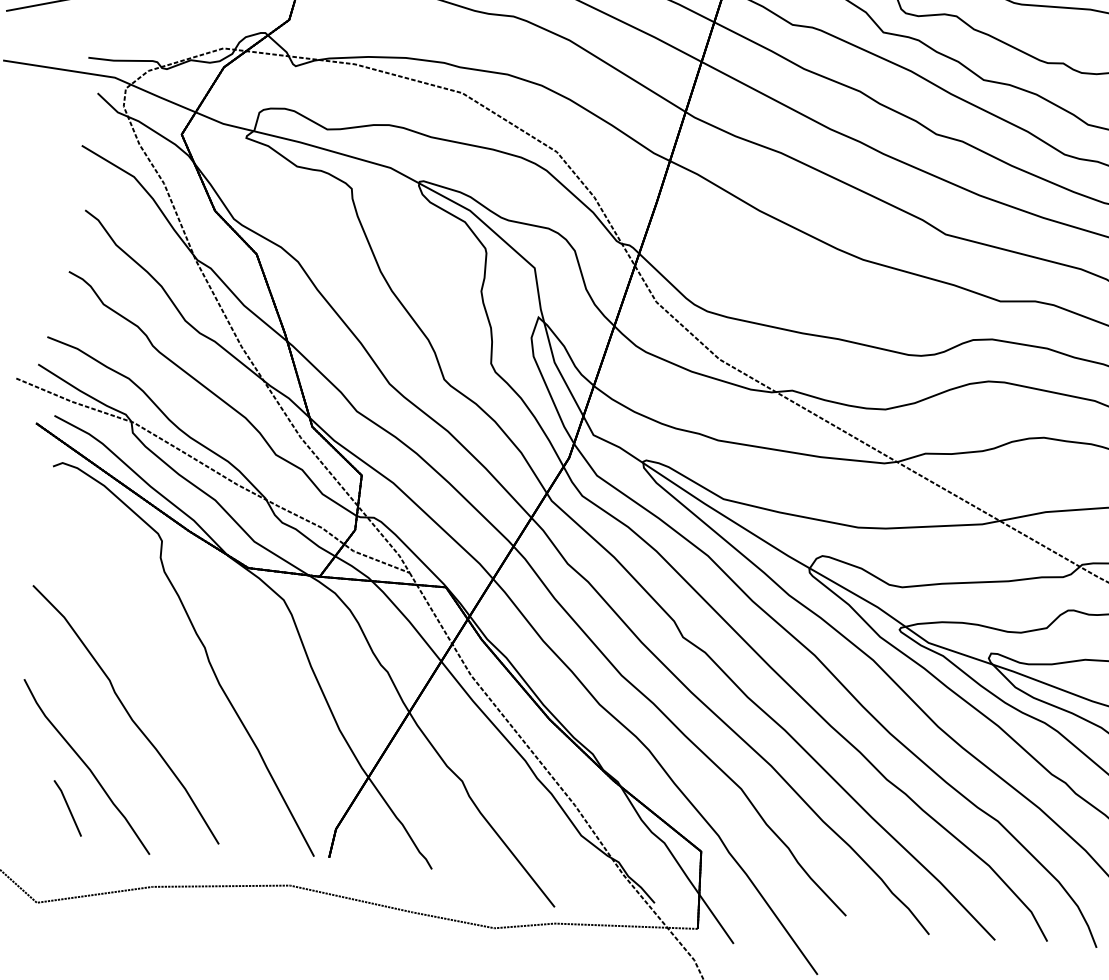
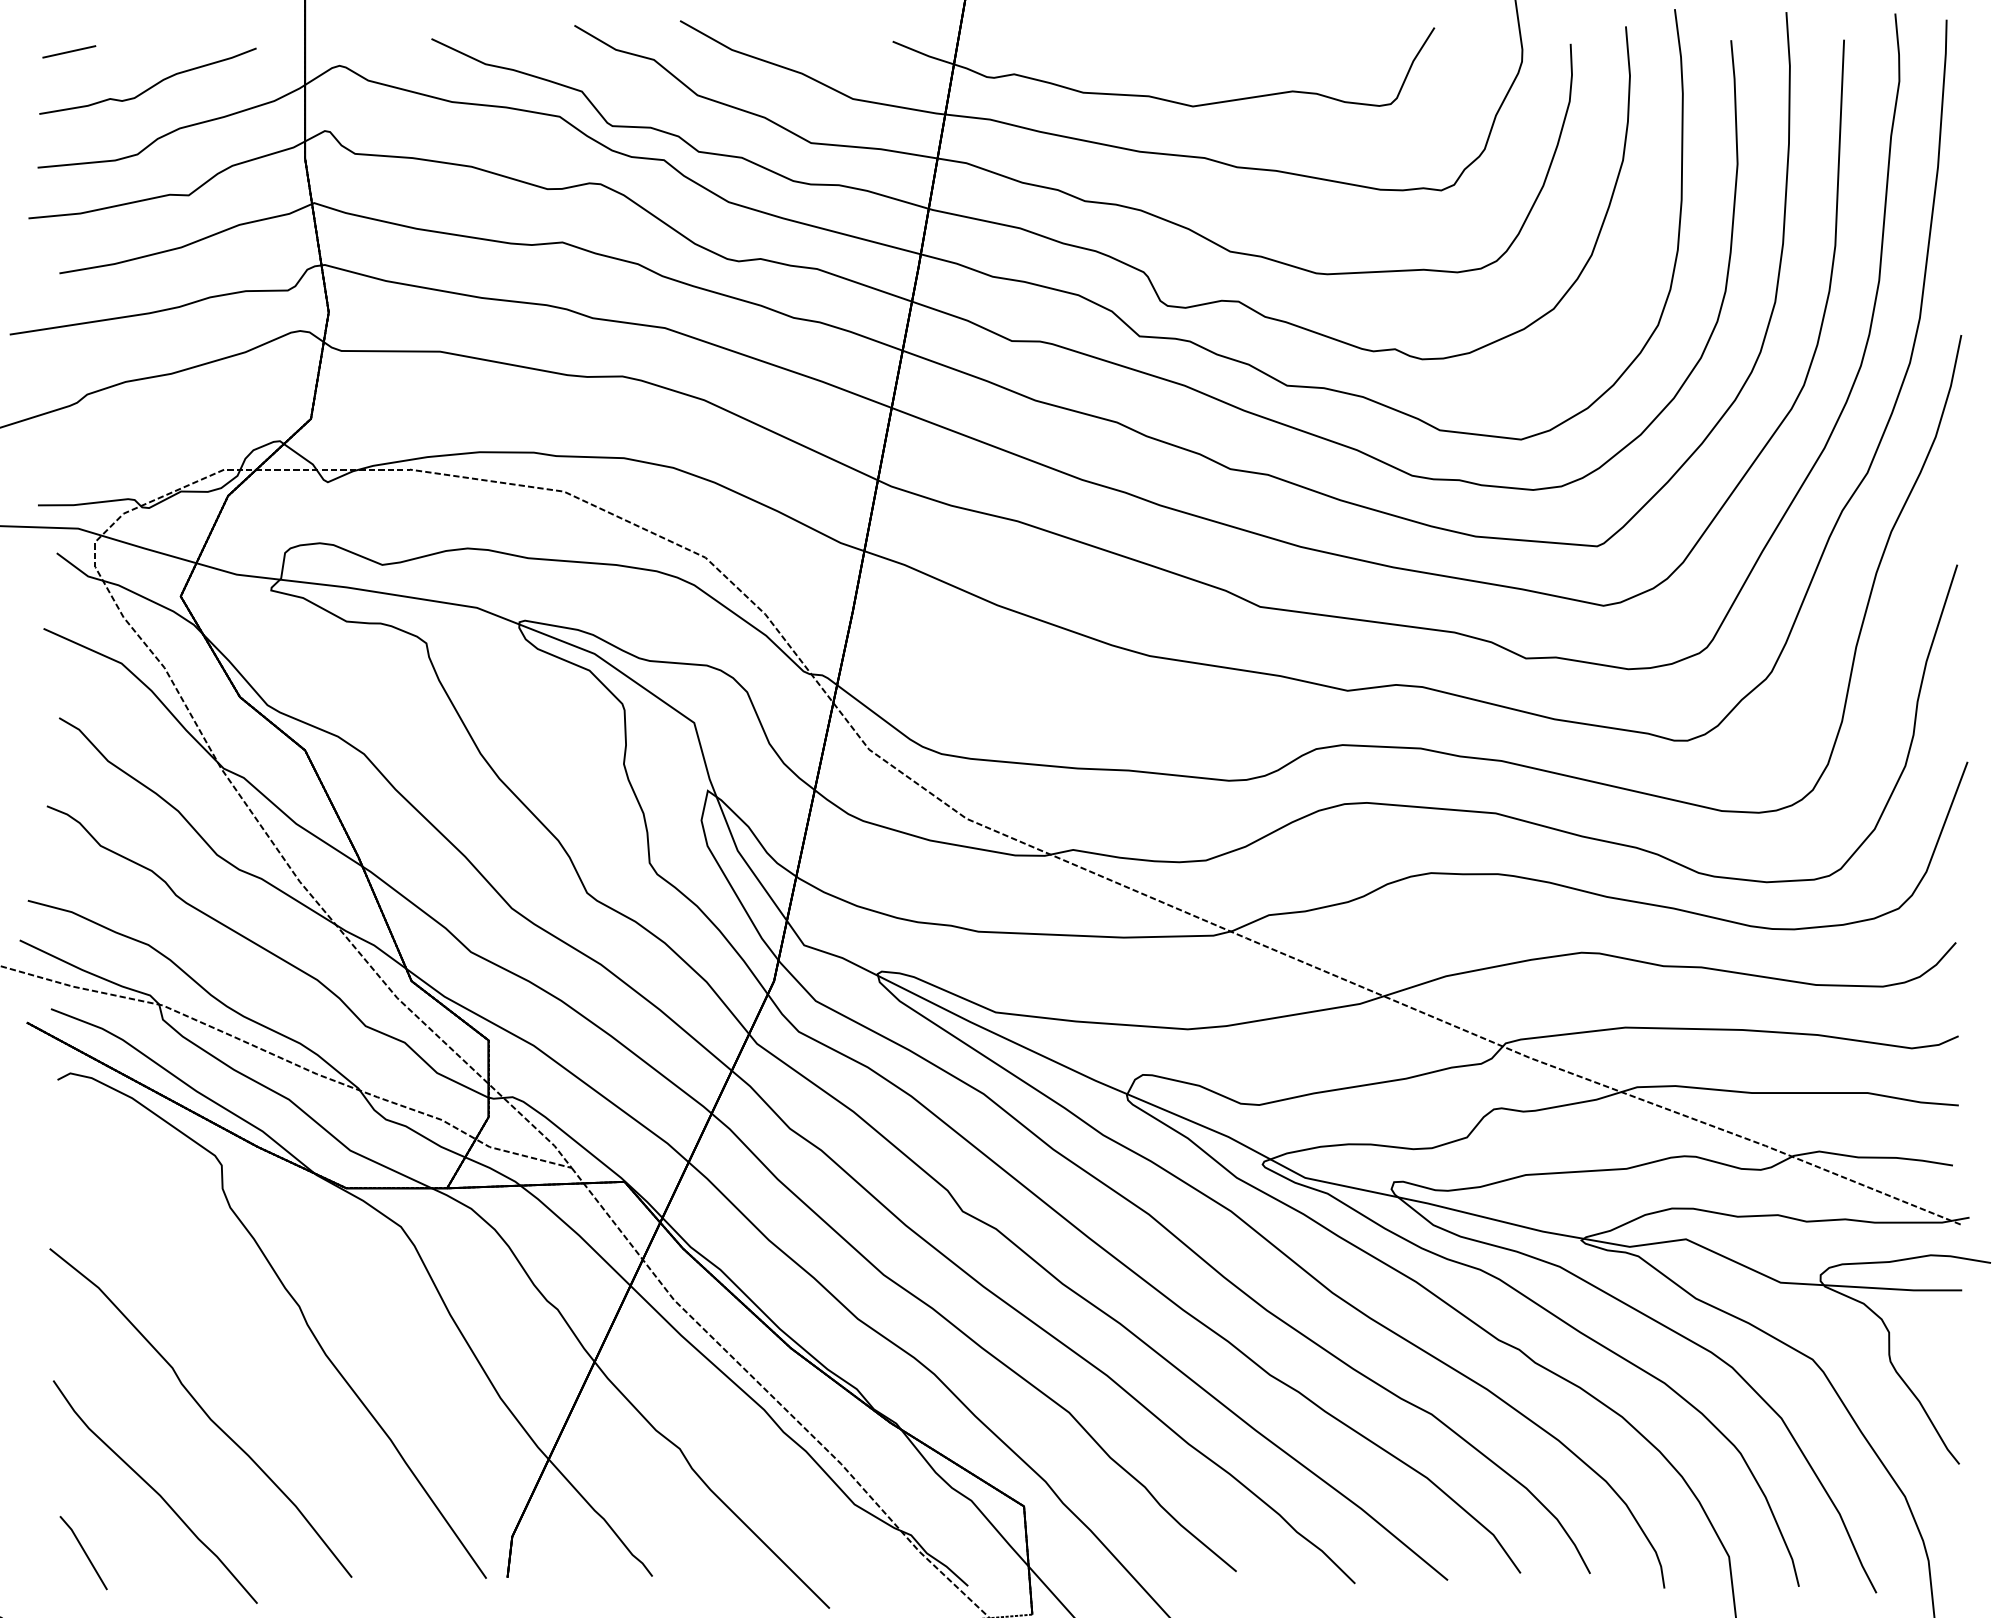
part: (67, 808) -> (83, 1553), moved

